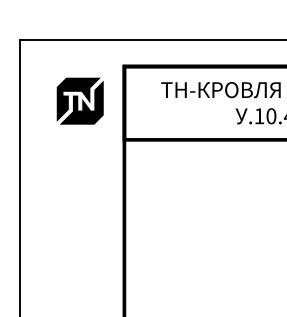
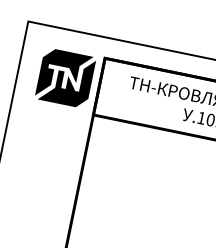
part: (79, 100) -> (65, 77), size x1.43

